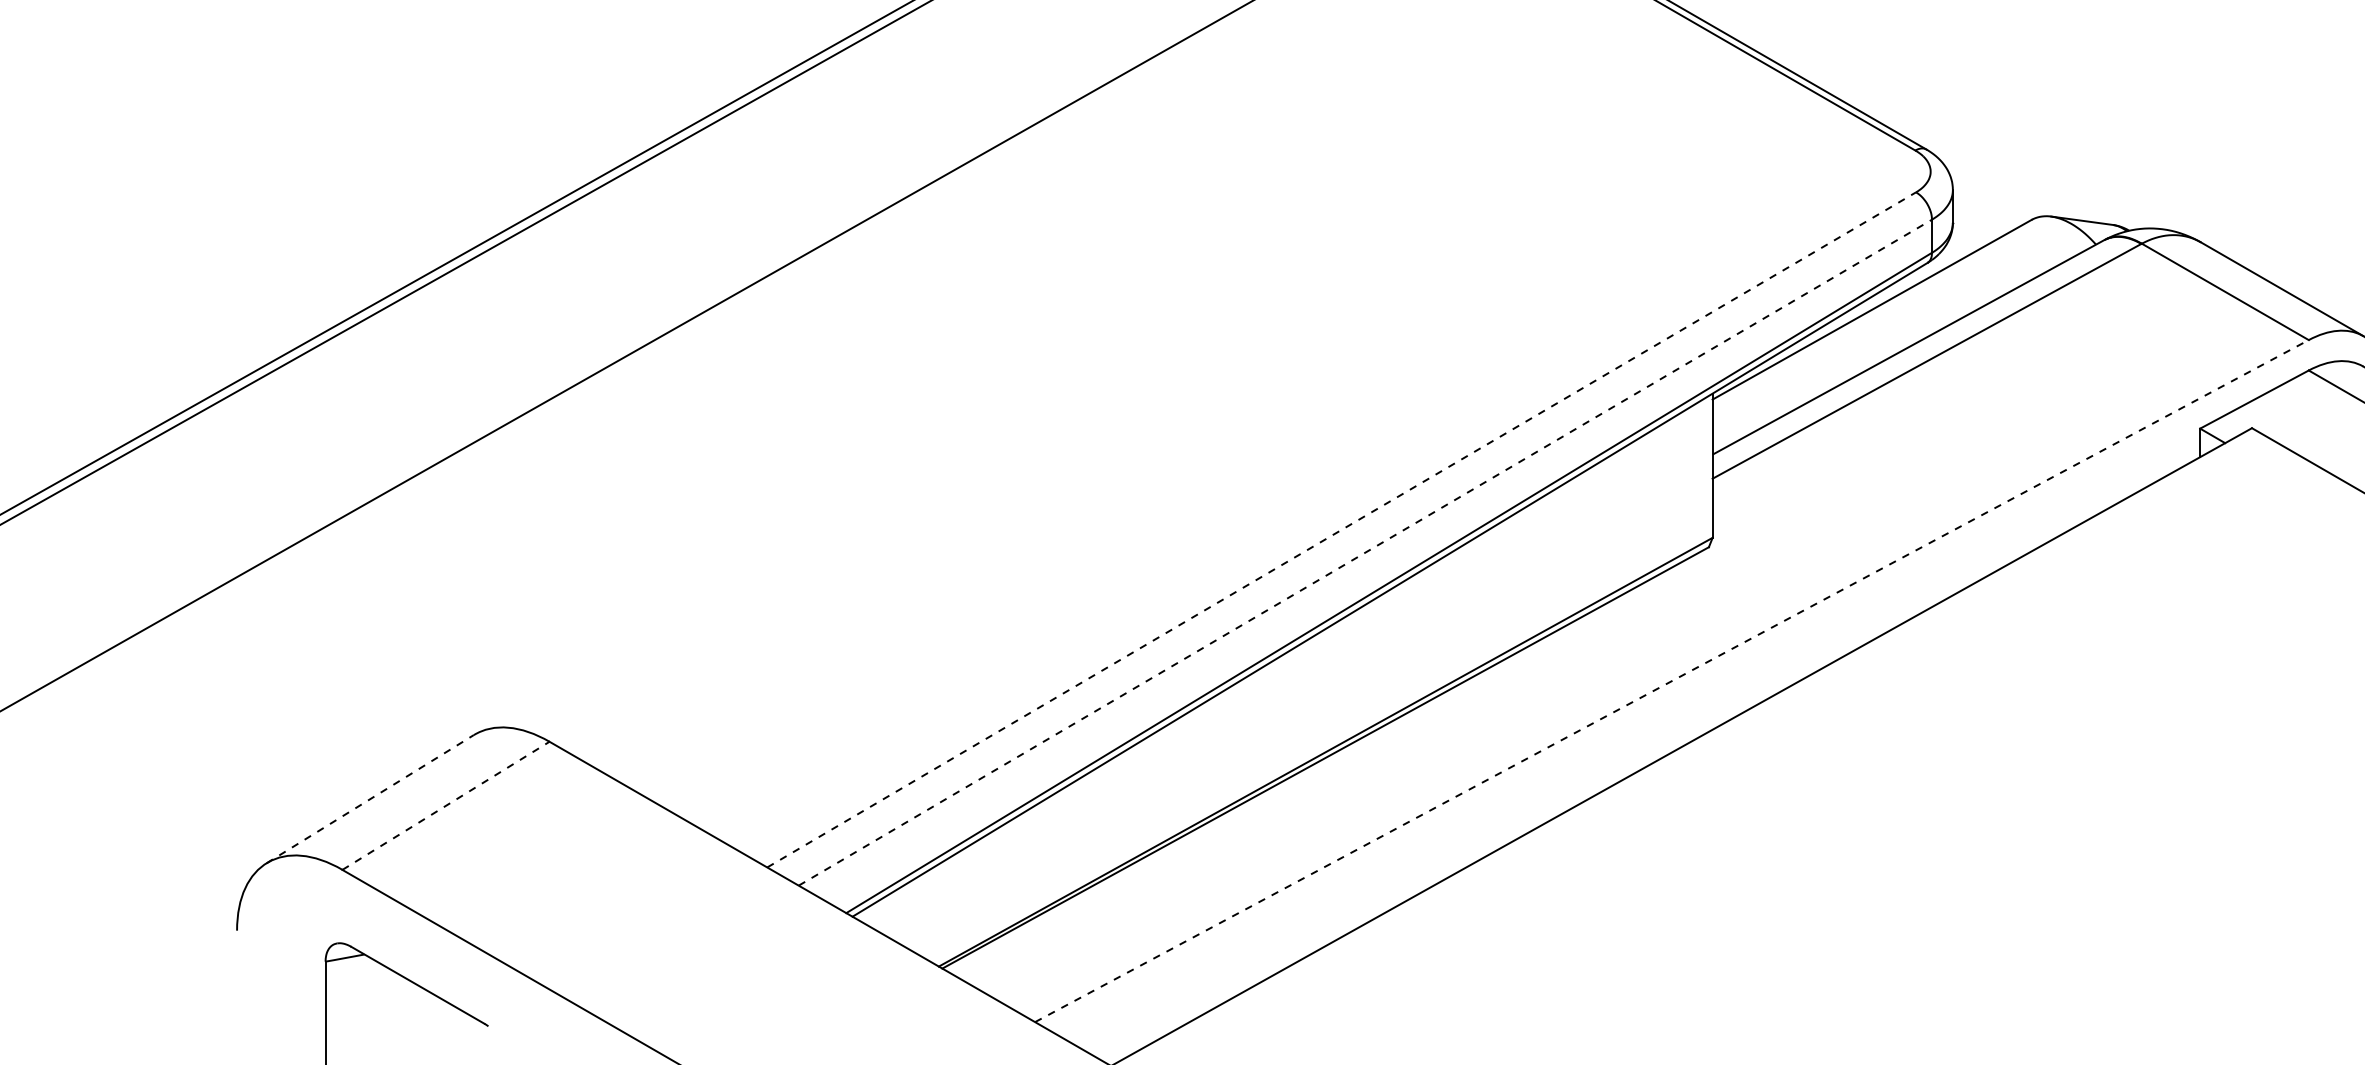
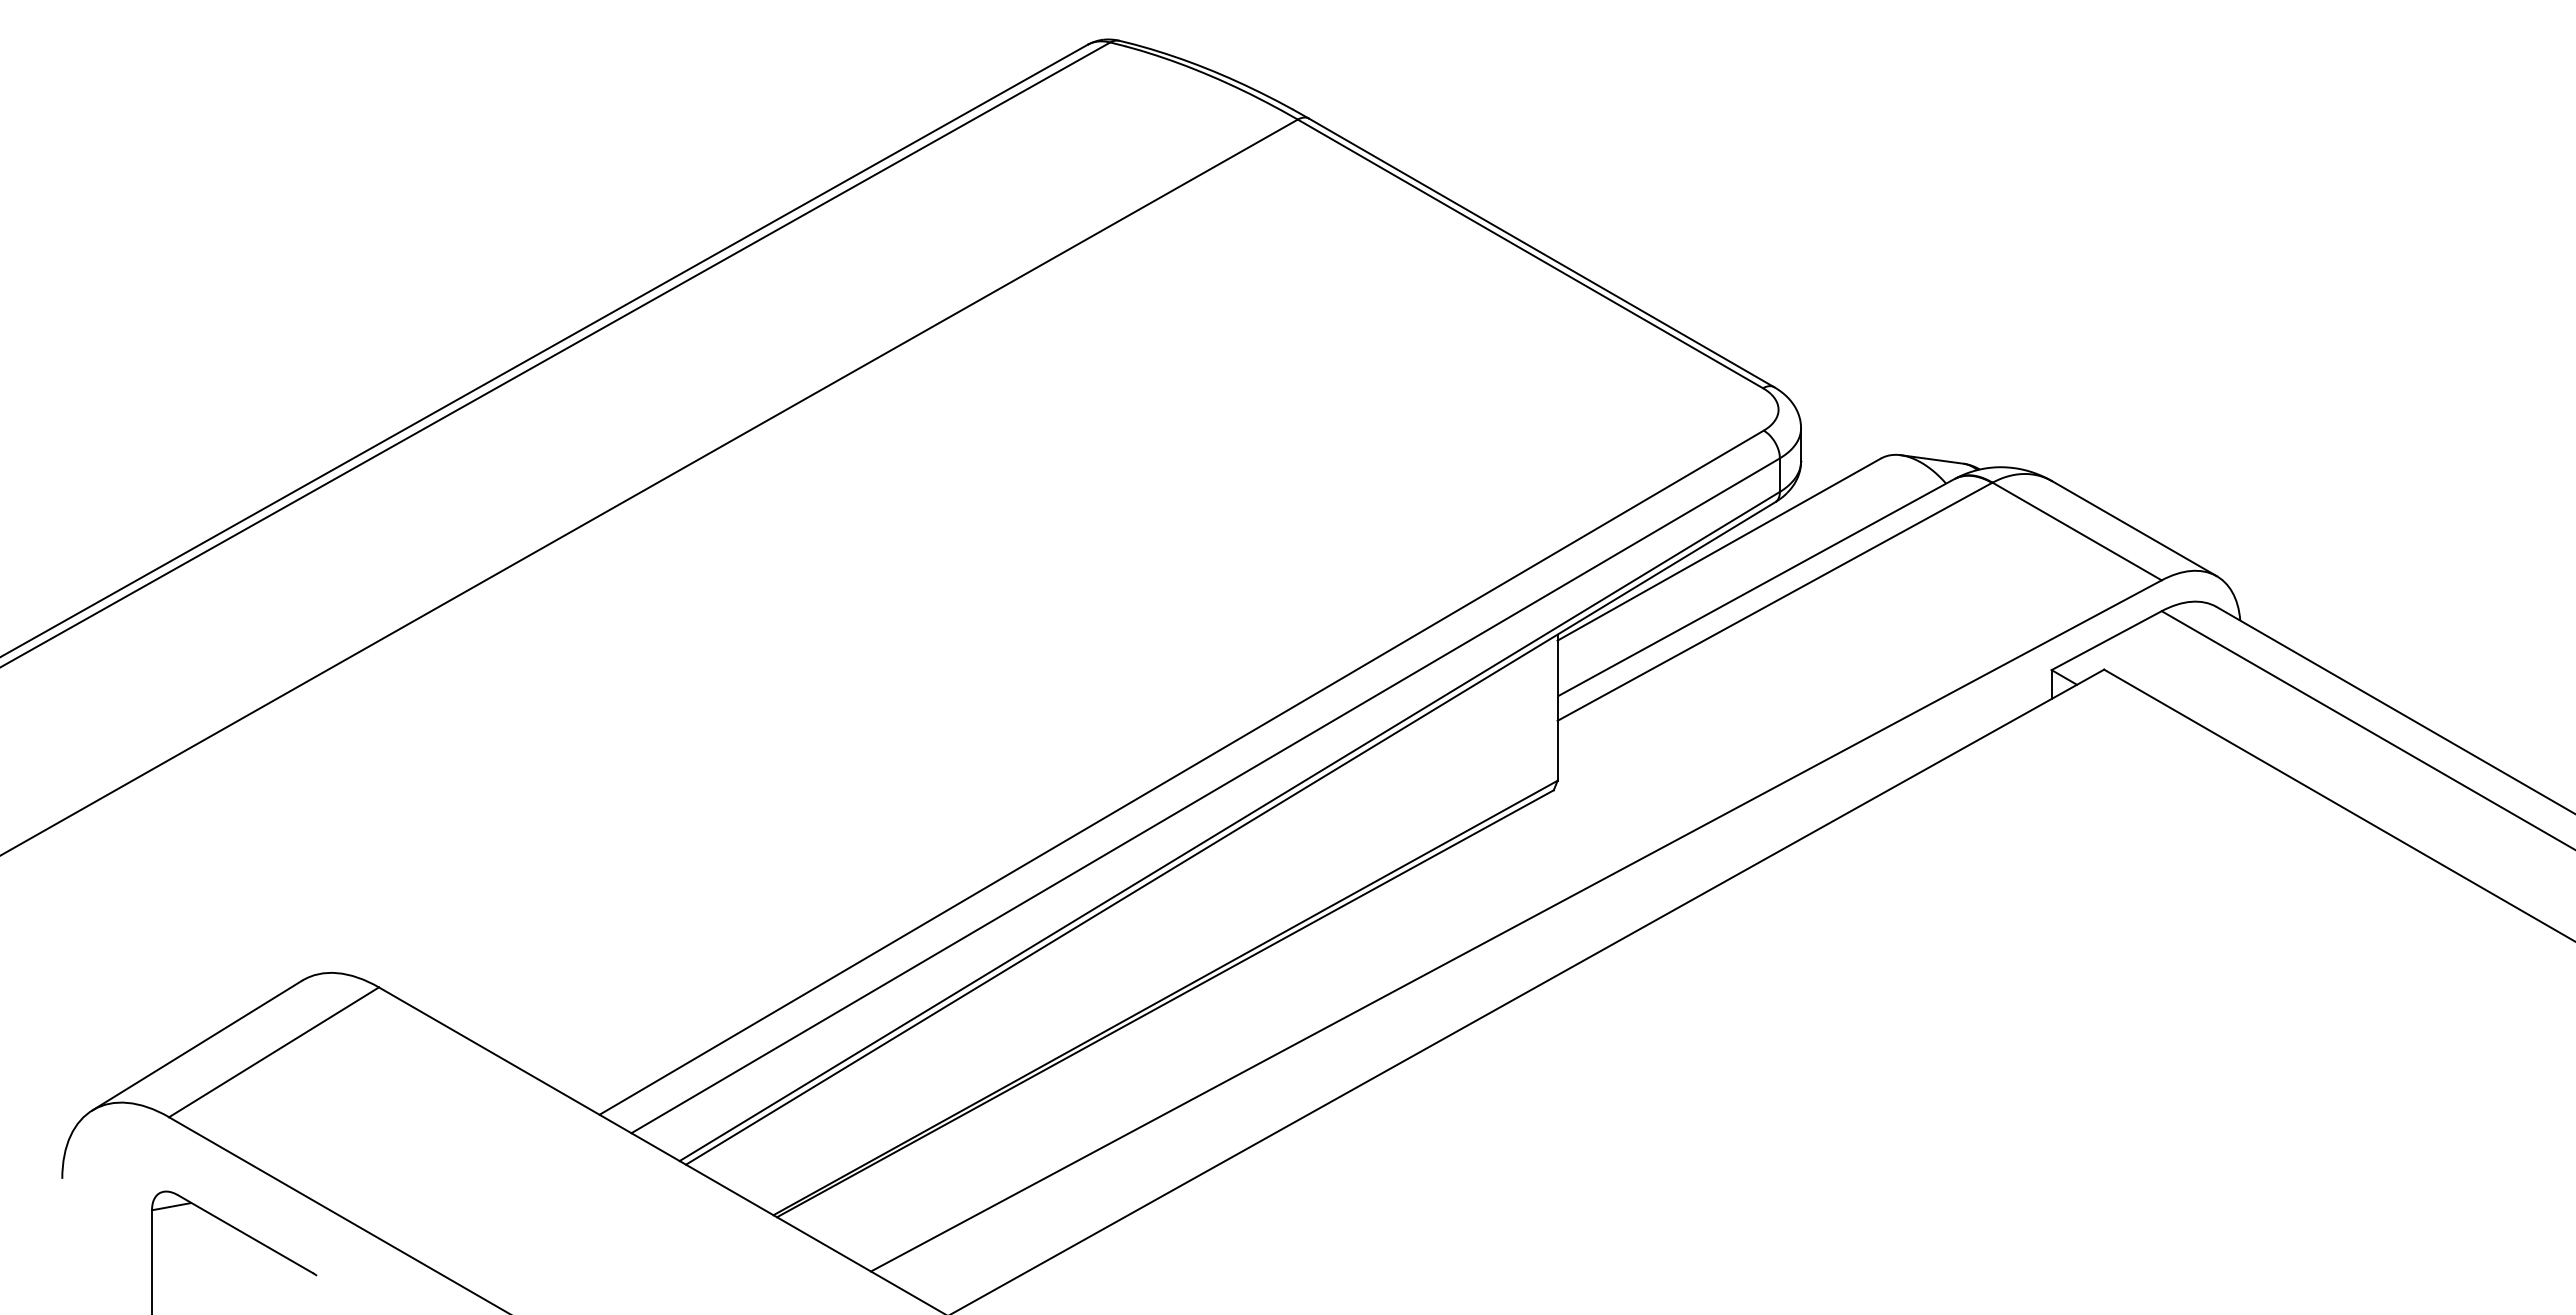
line: (1342, 529) -> (1182, 772), dashed -> solid
line: (1366, 552) -> (1206, 795), dashed -> solid
line: (1672, 680) -> (1516, 925), dashed -> solid
line: (370, 799) -> (197, 1045), dashed -> solid
line: (446, 806) -> (274, 1052), dashed -> solid

